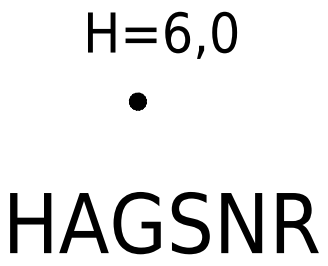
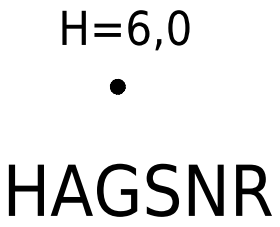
text: (162, 34) -> (125, 29), moved

